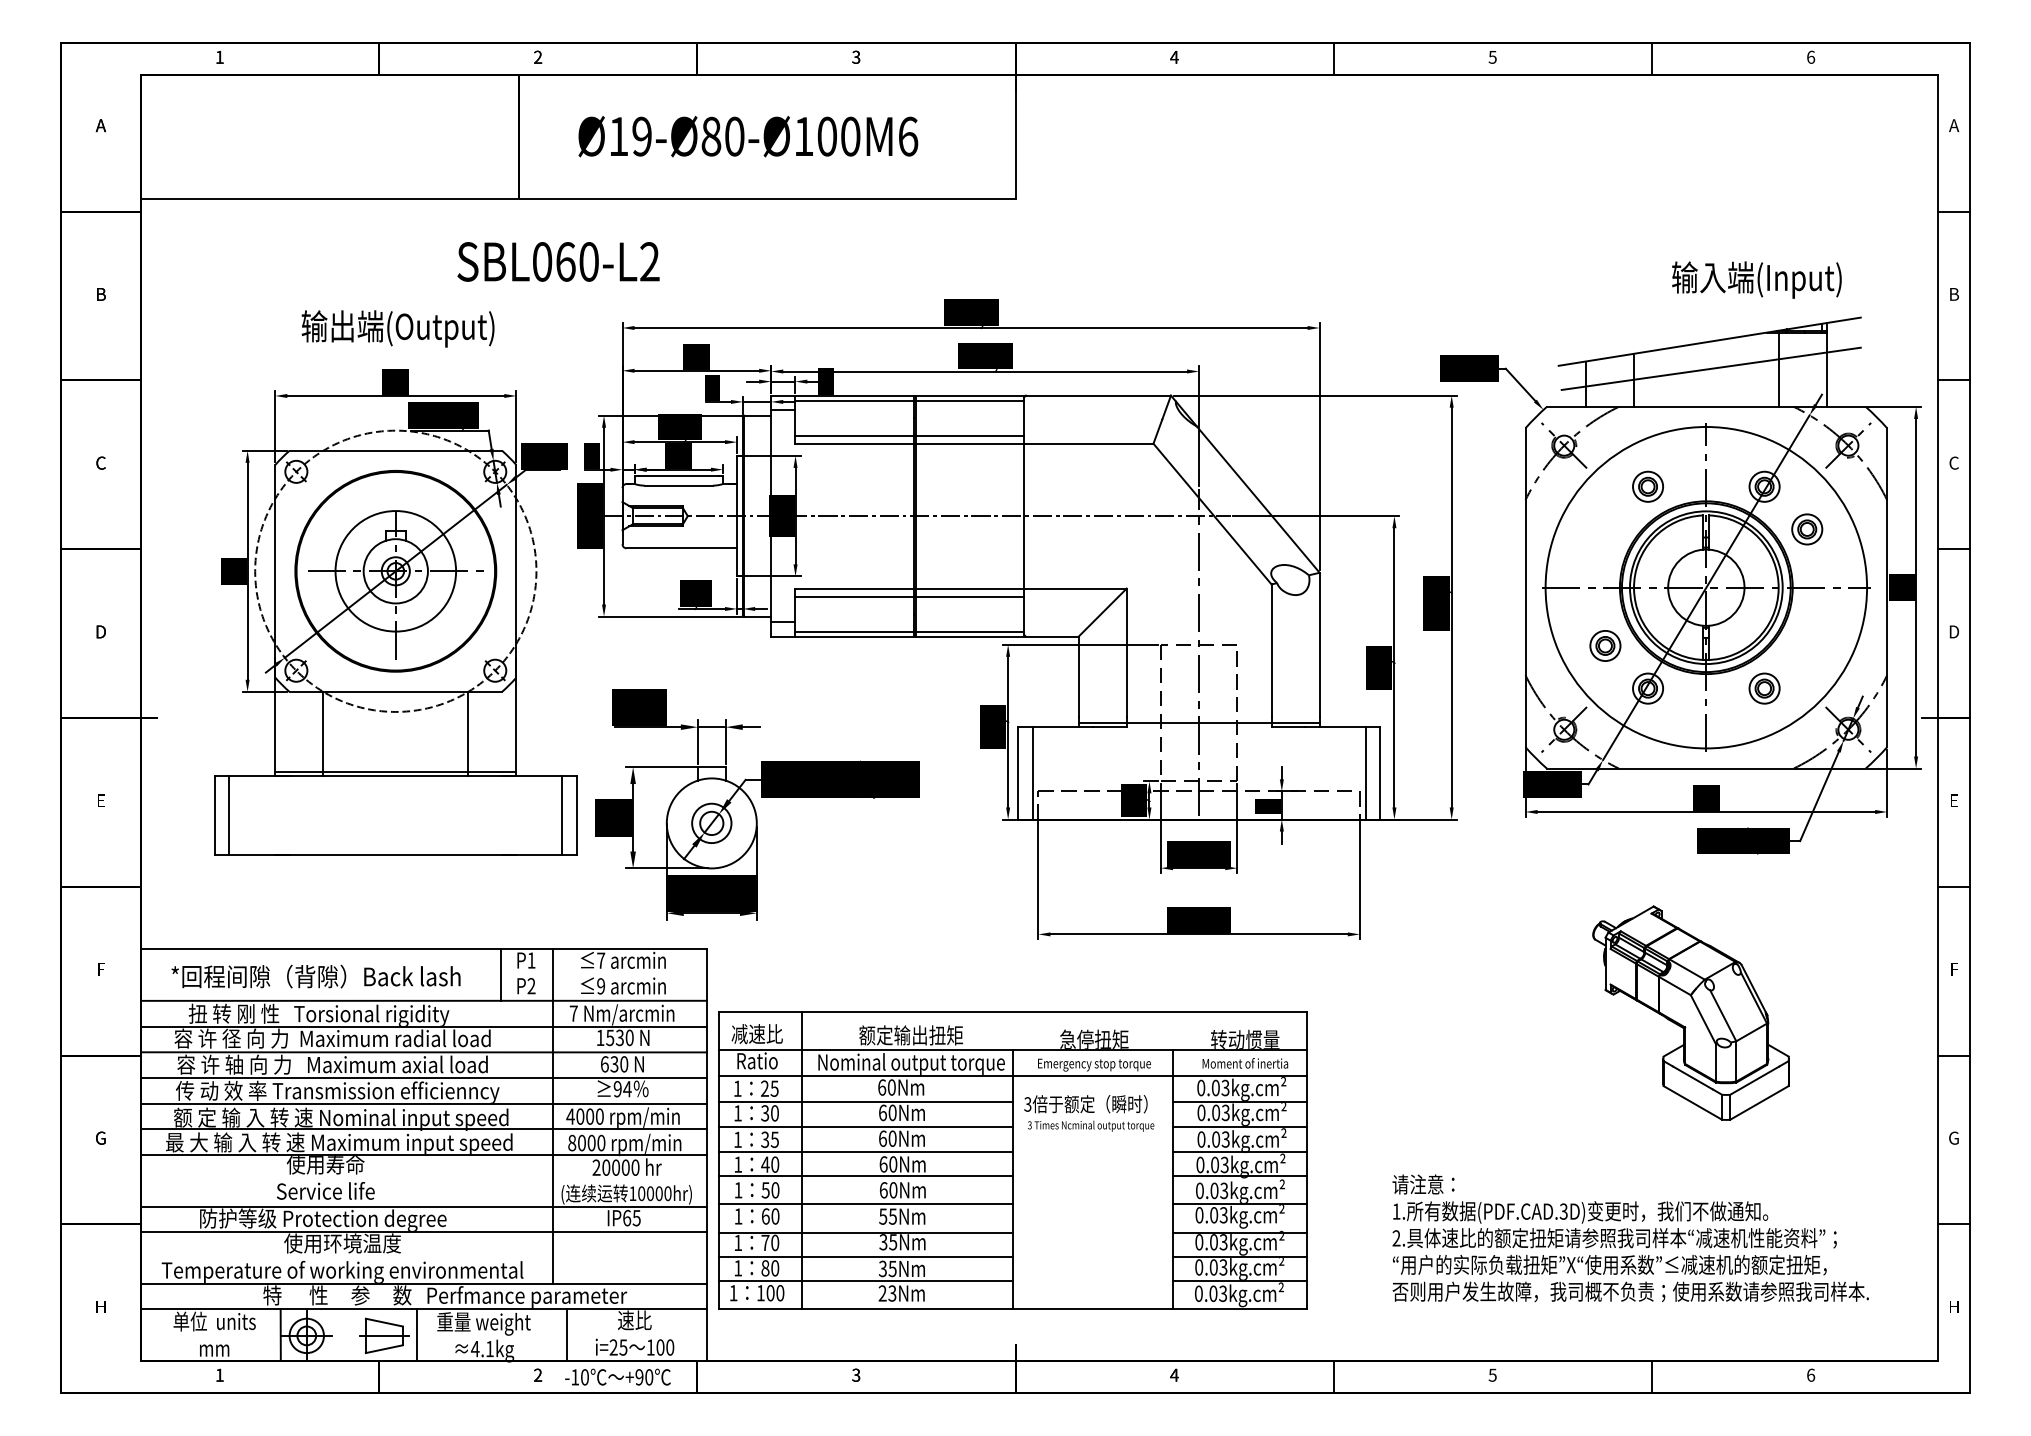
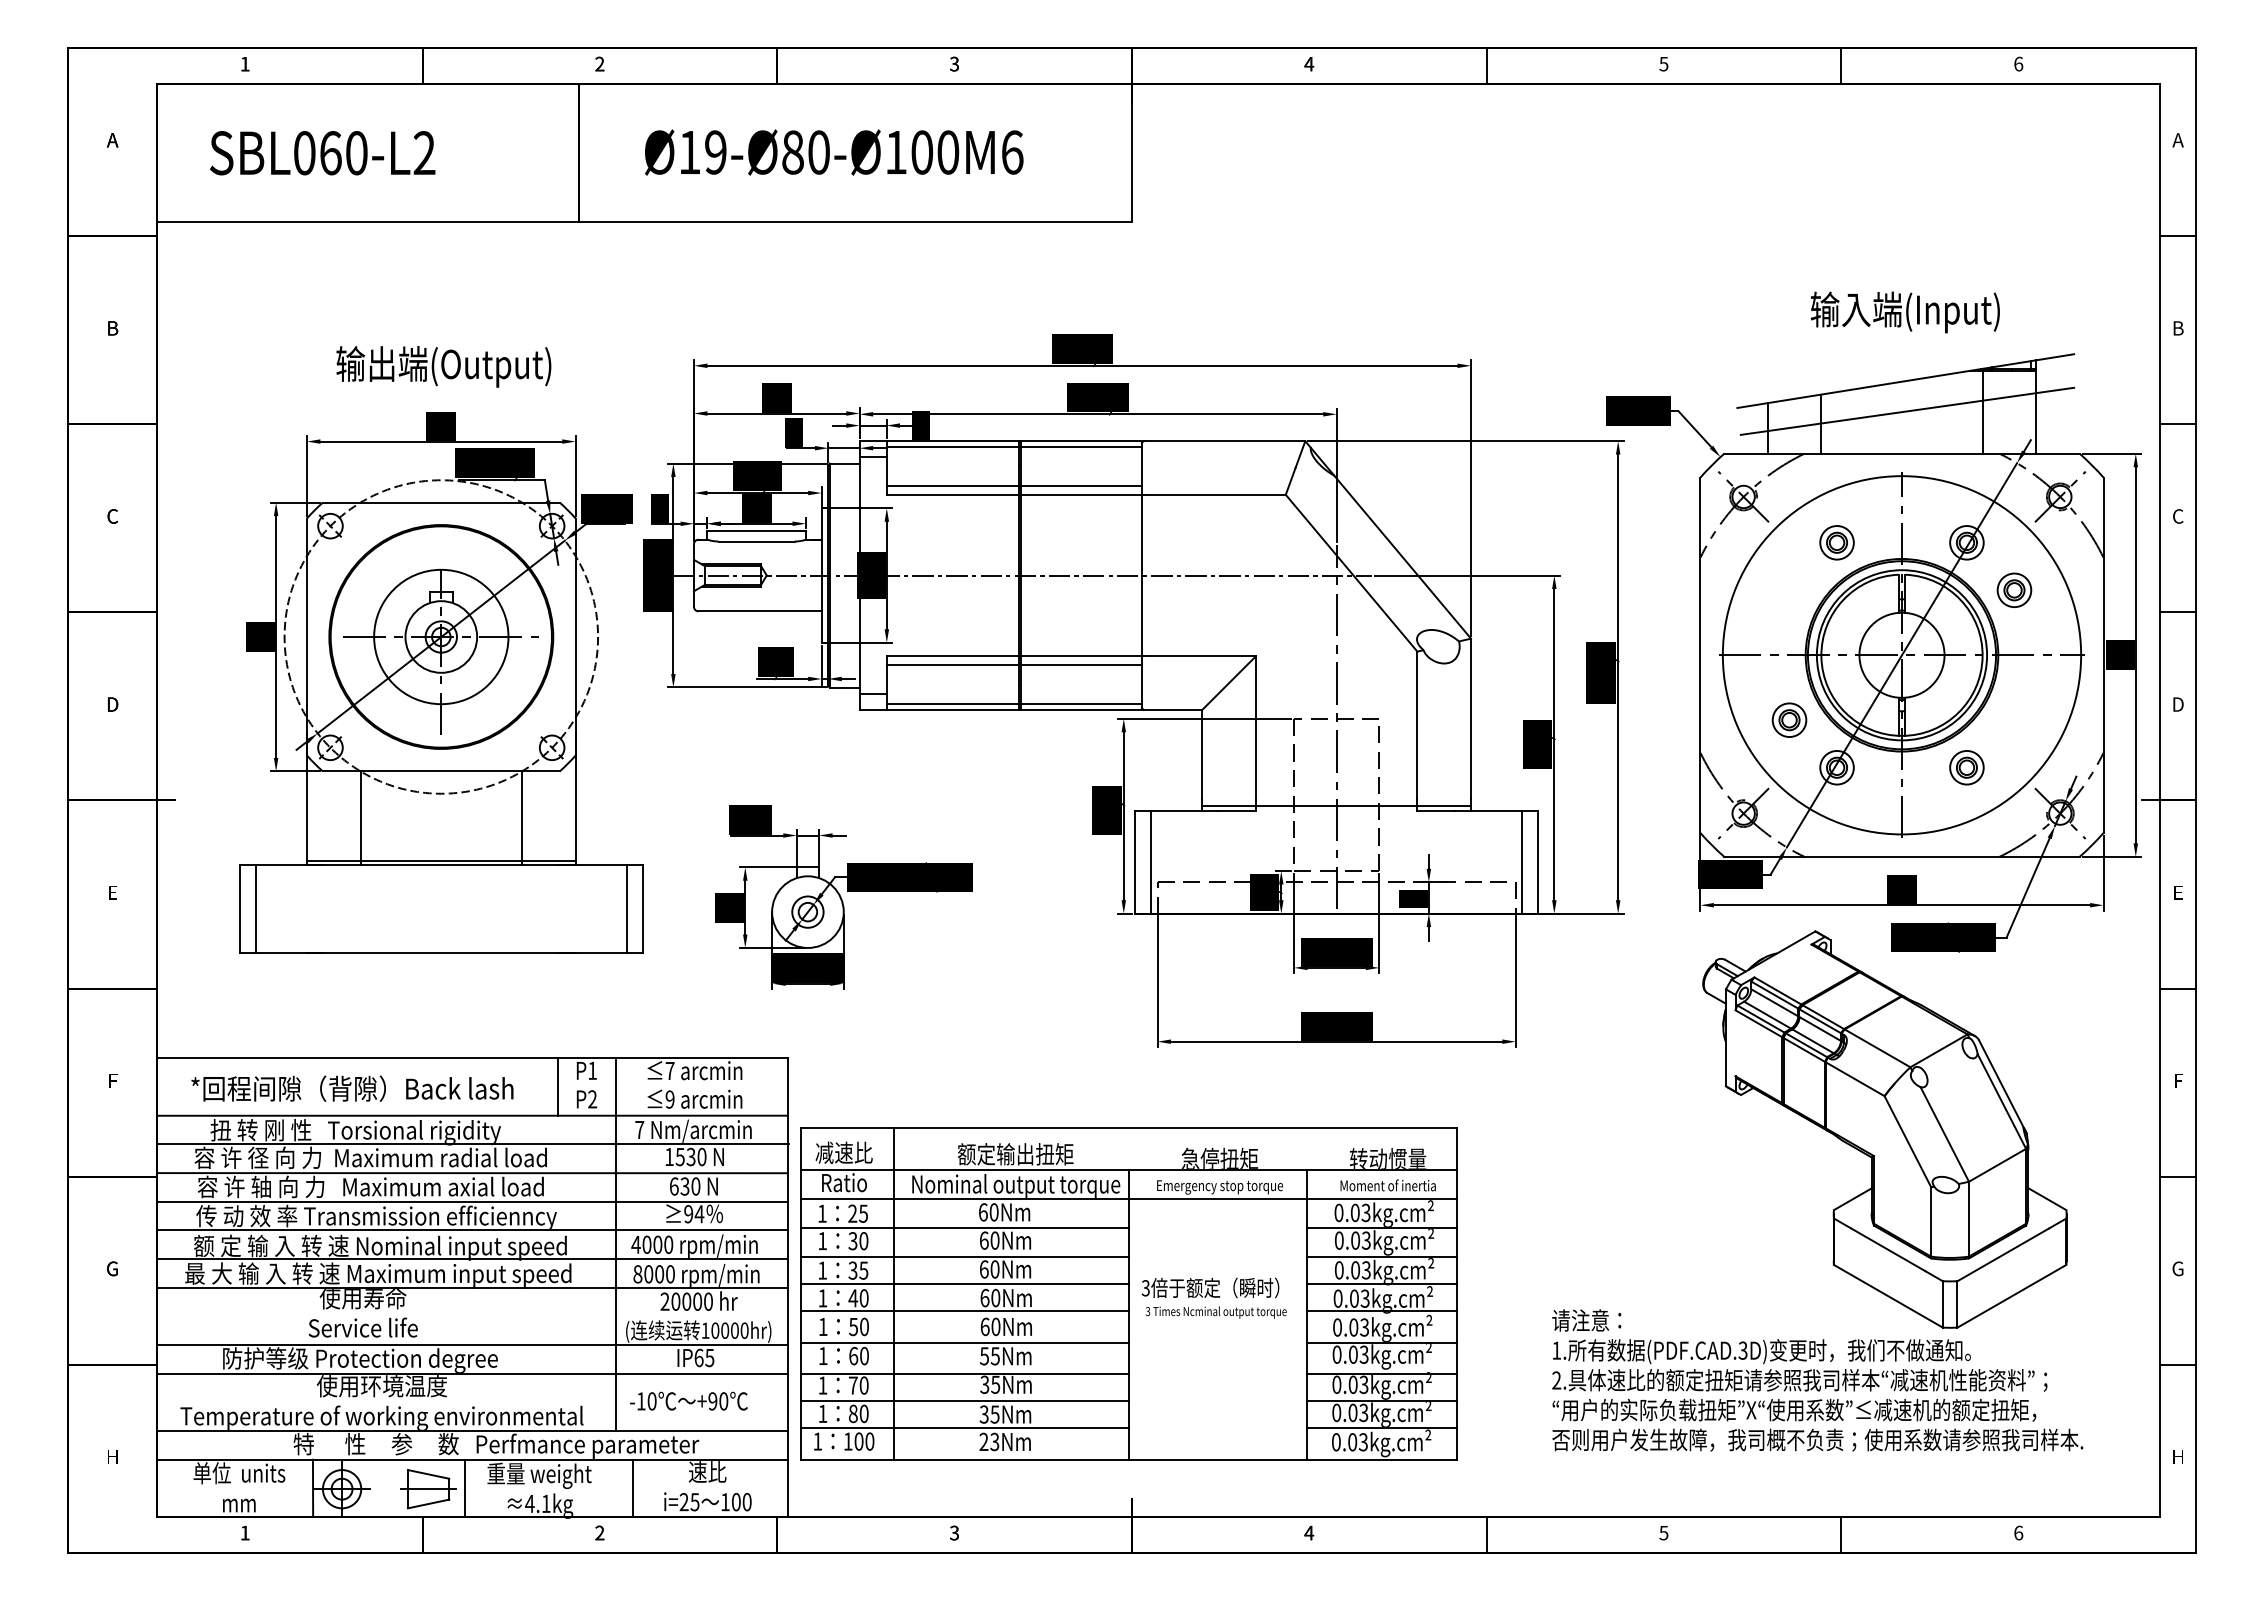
text: (558, 262) -> (322, 153), moved
text: (1756, 280) -> (1904, 312), moved
part: (756, 805) -> (843, 897), size x0.71
part: (1690, 1013) -> (1884, 1129), size x1.67
text: (1088, 1112) -> (1213, 1297), moved
text: (617, 1376) -> (688, 1400), moved

